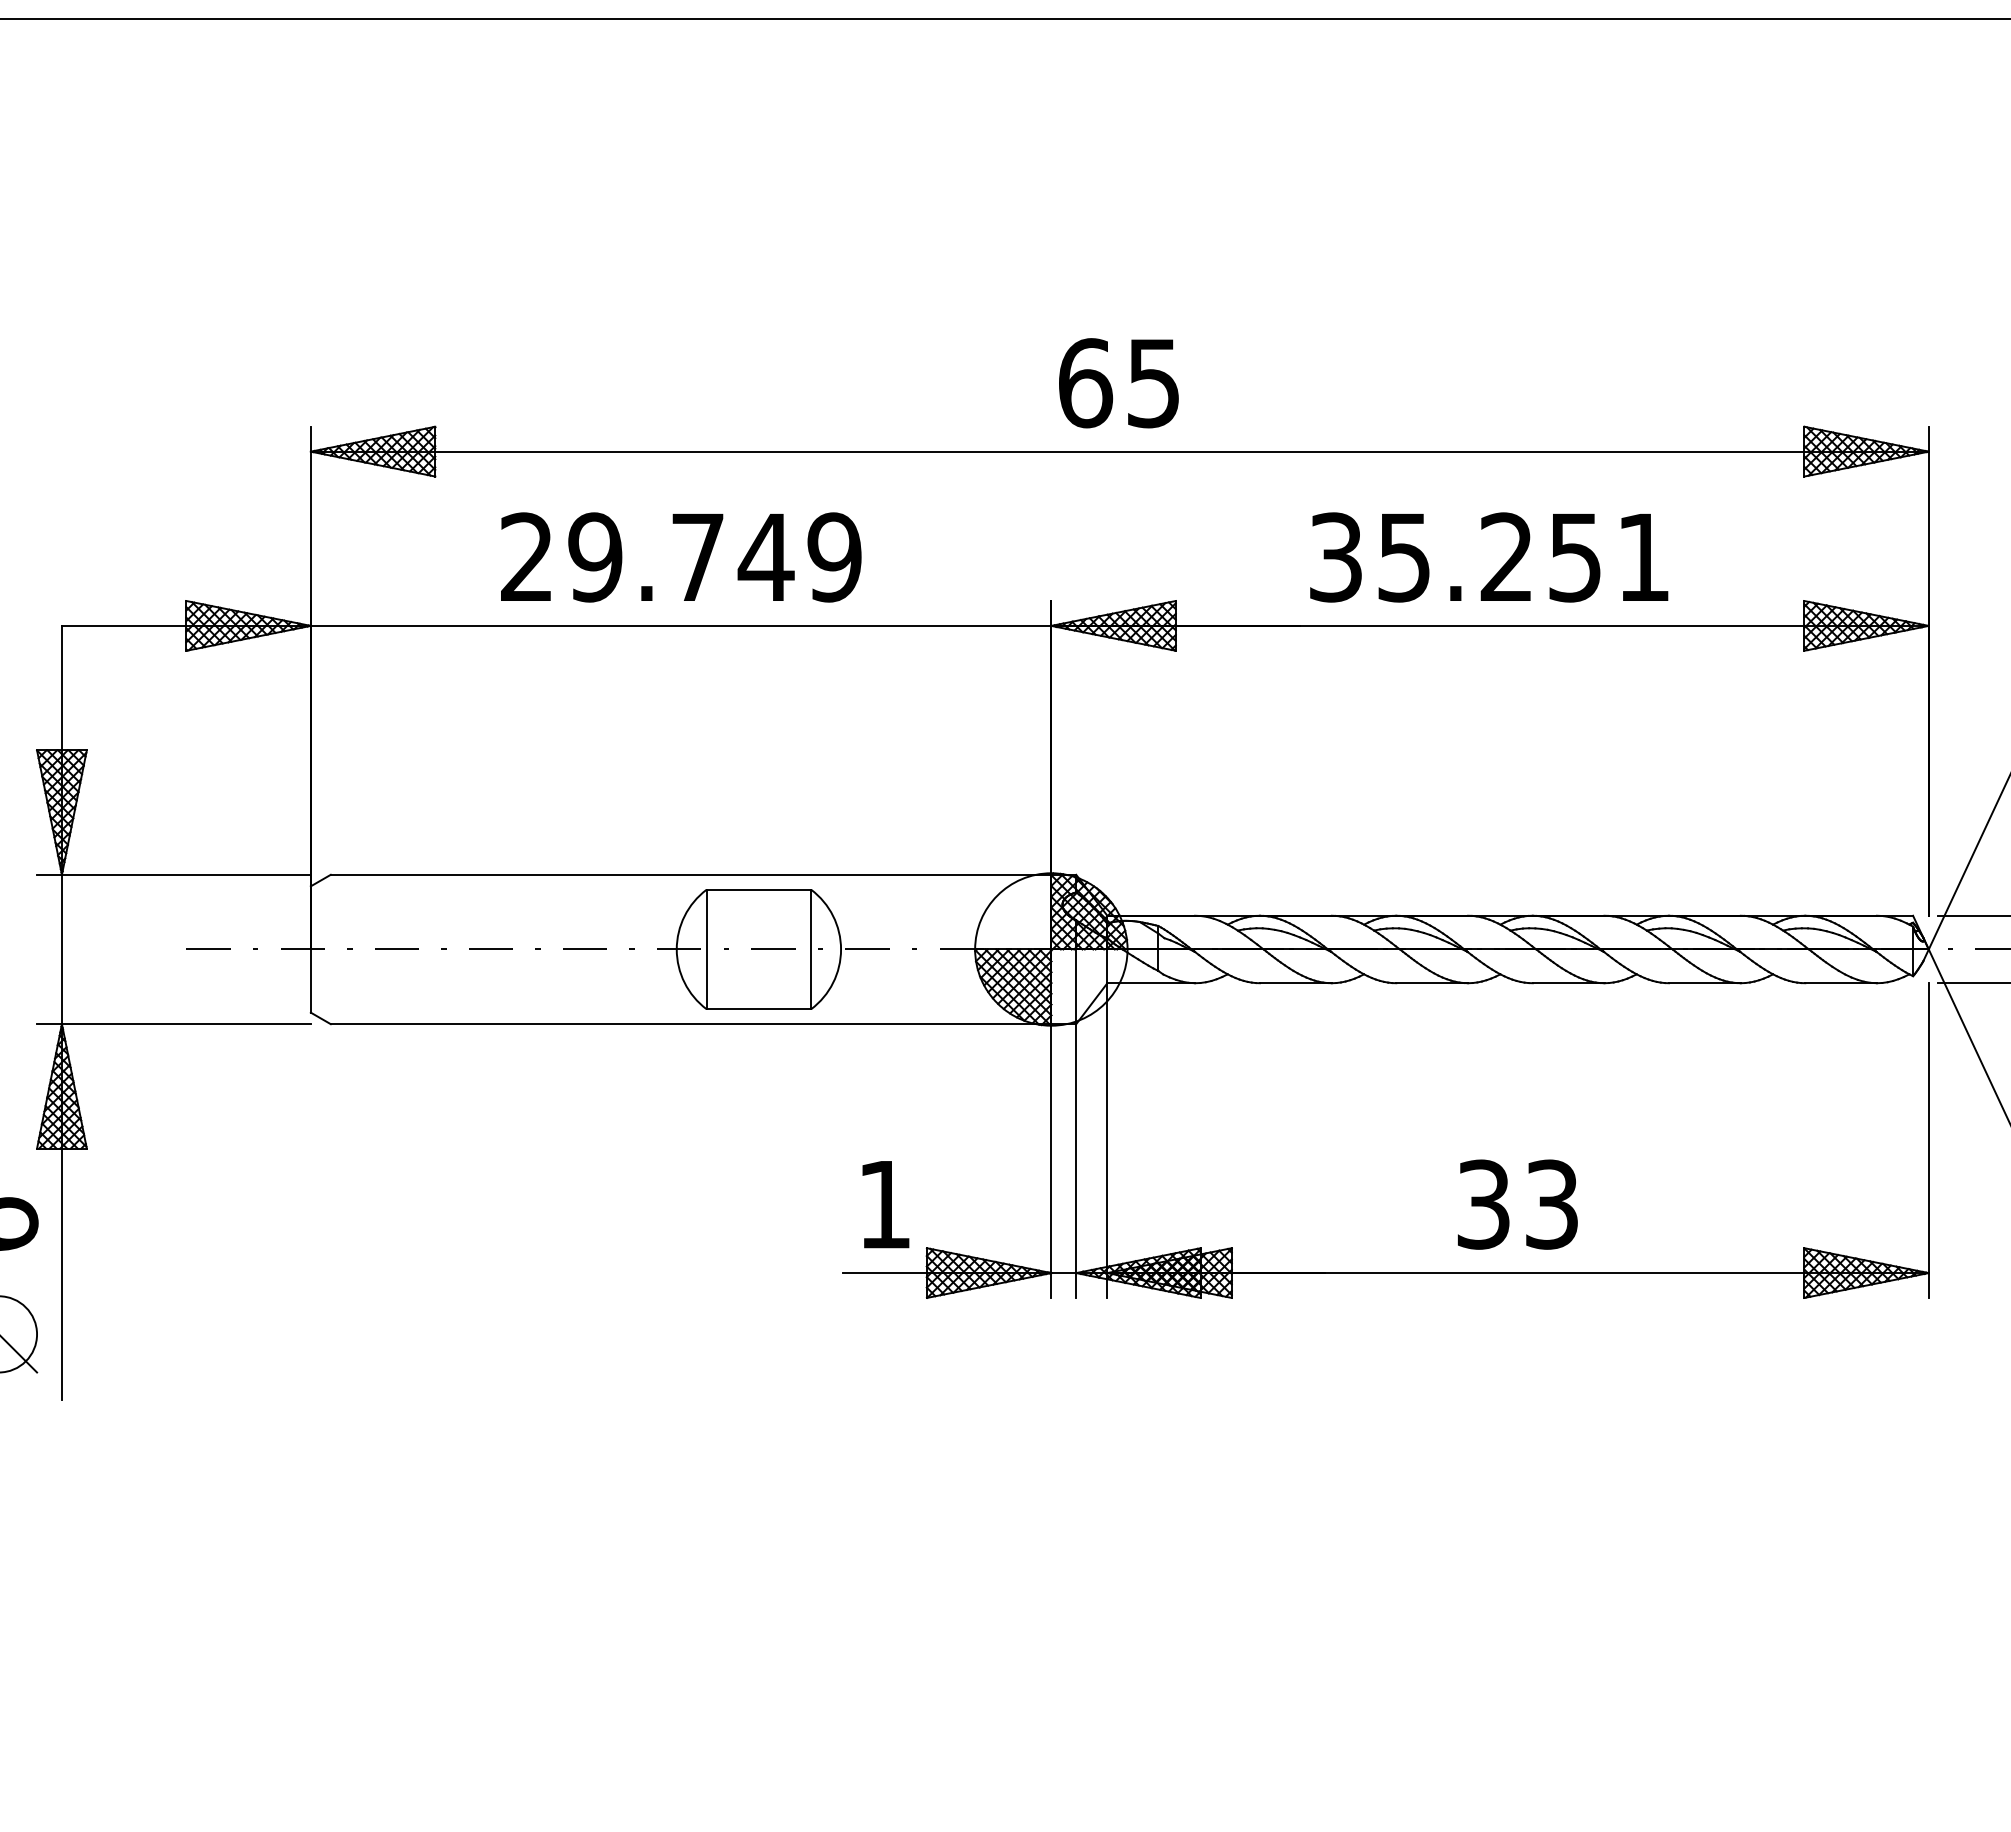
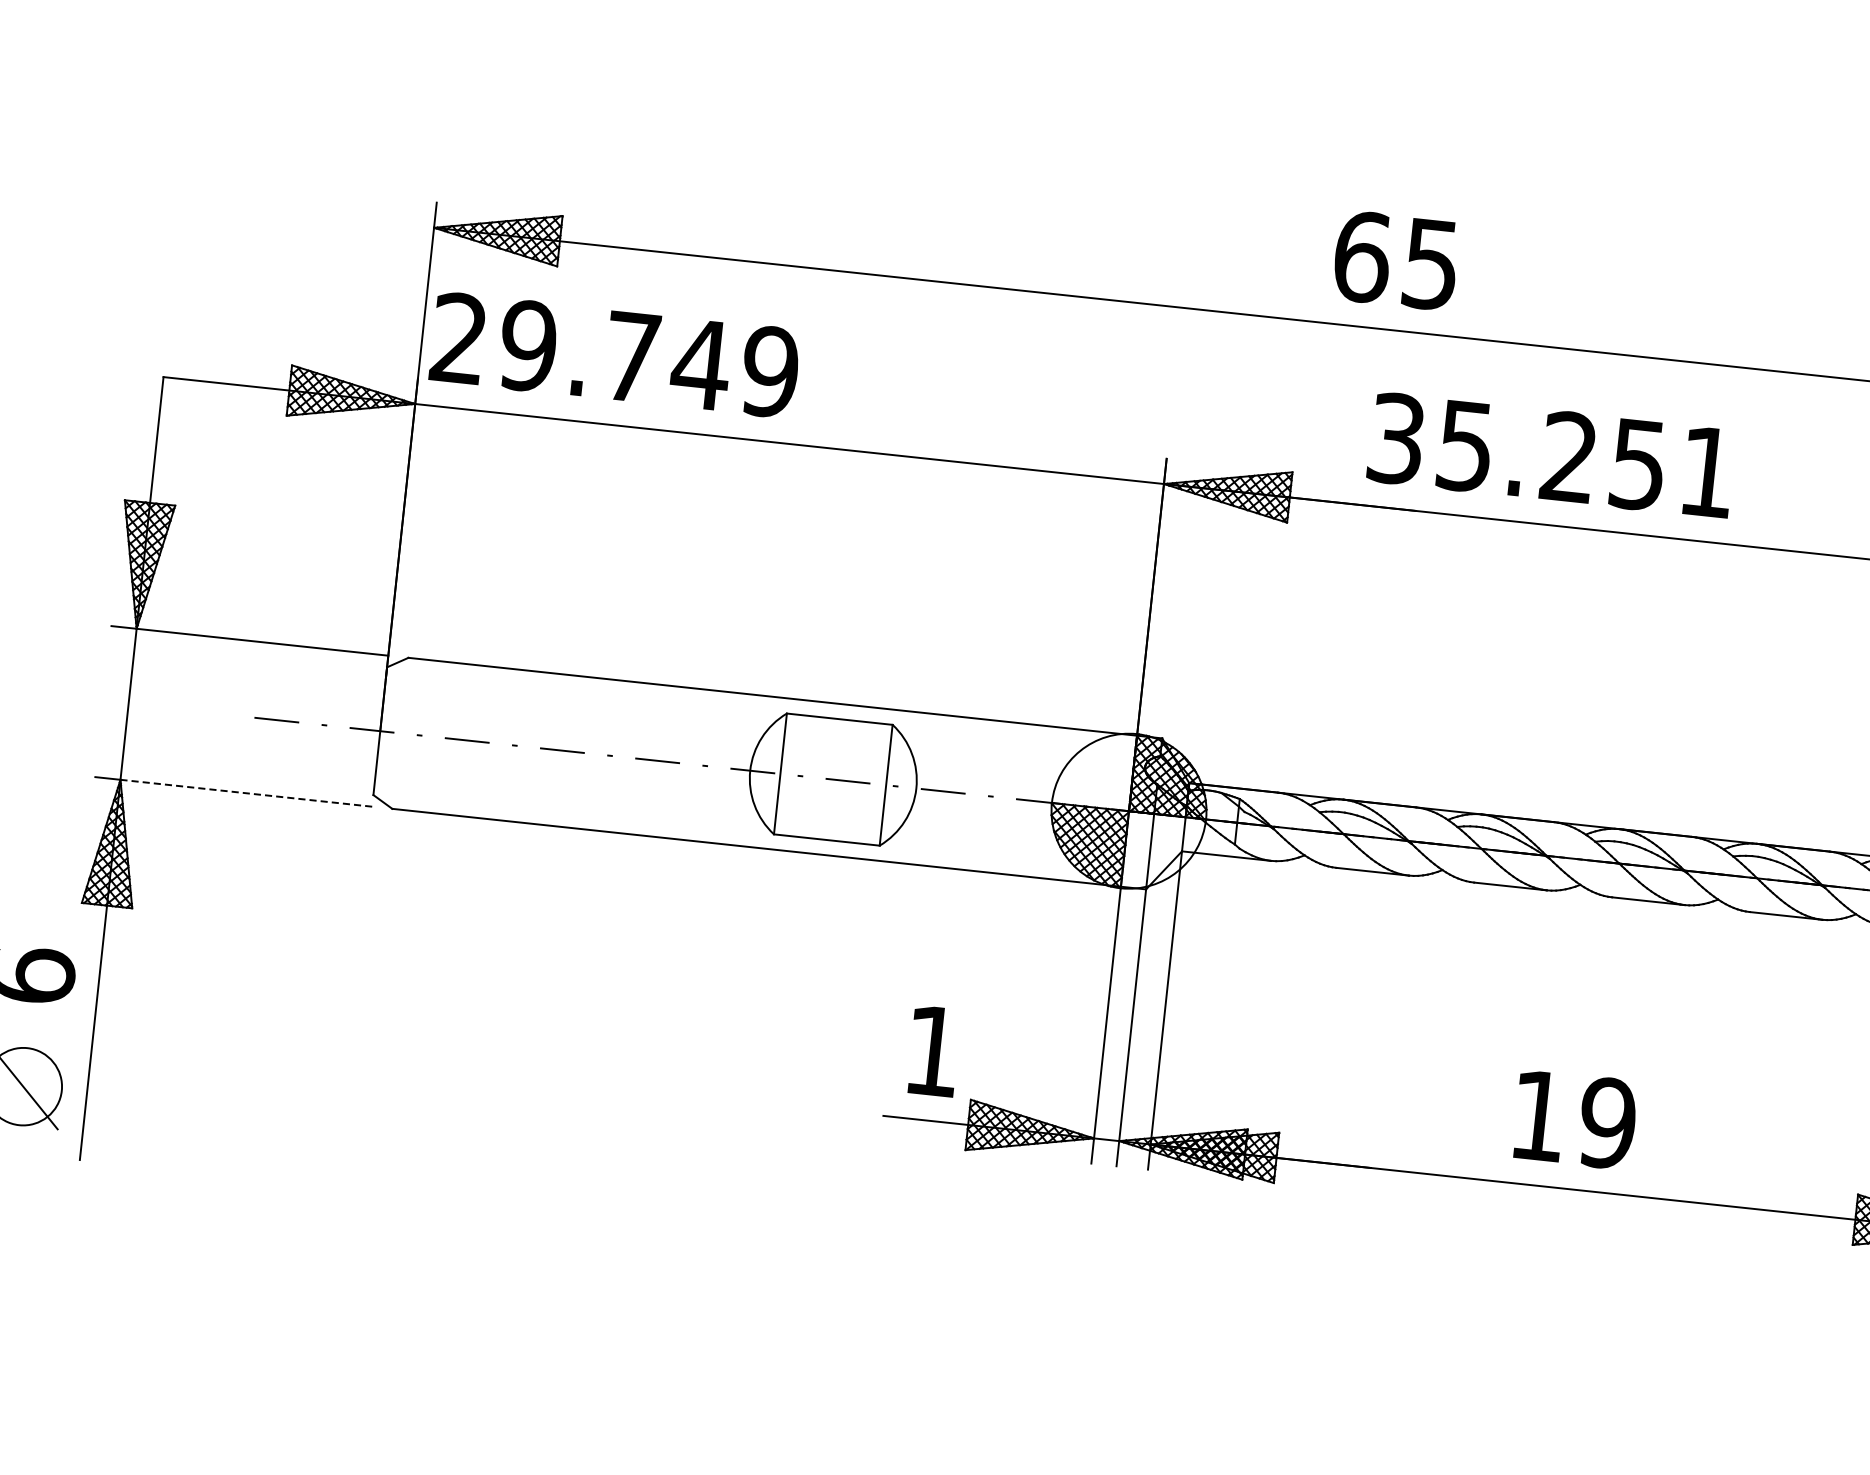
text: (1118, 383) -> (1395, 260), moved
text: (681, 557) -> (615, 355), moved
text: (1489, 557) -> (1551, 455), moved
line: (185, 1024) -> (245, 793), solid -> dashed
text: (1517, 1204) -> (1572, 1119), 33 -> 19

